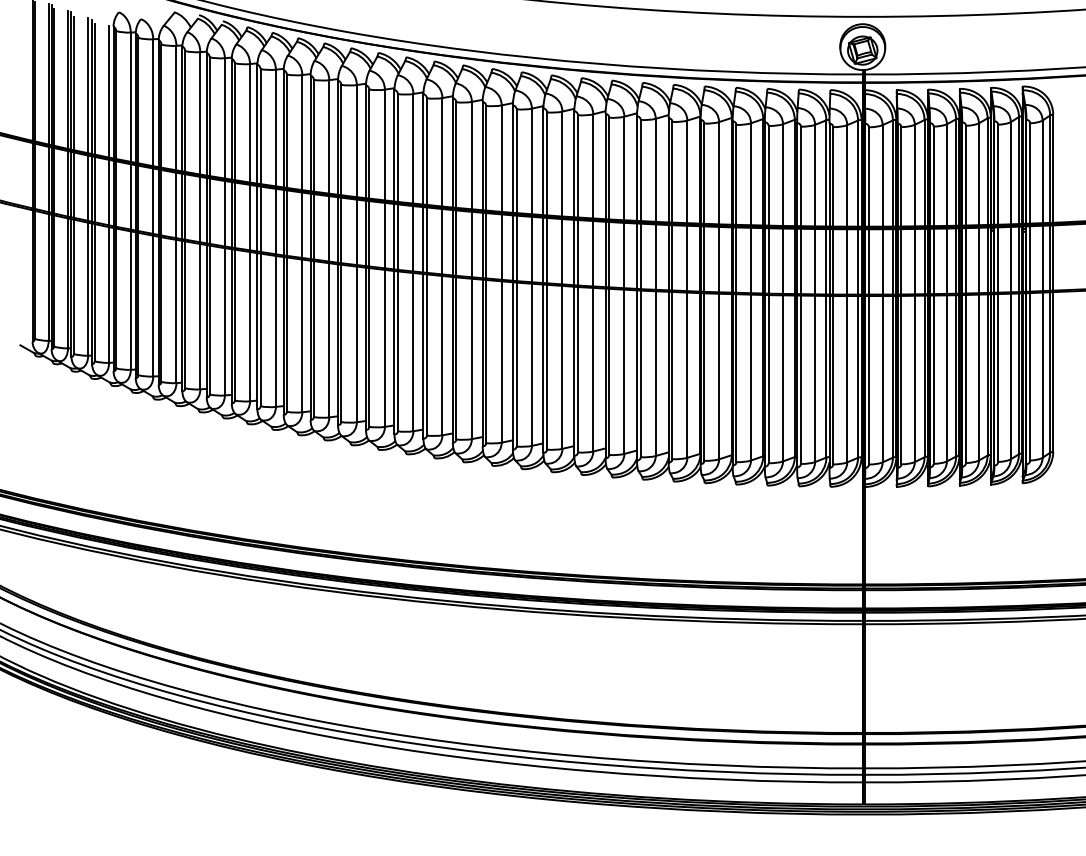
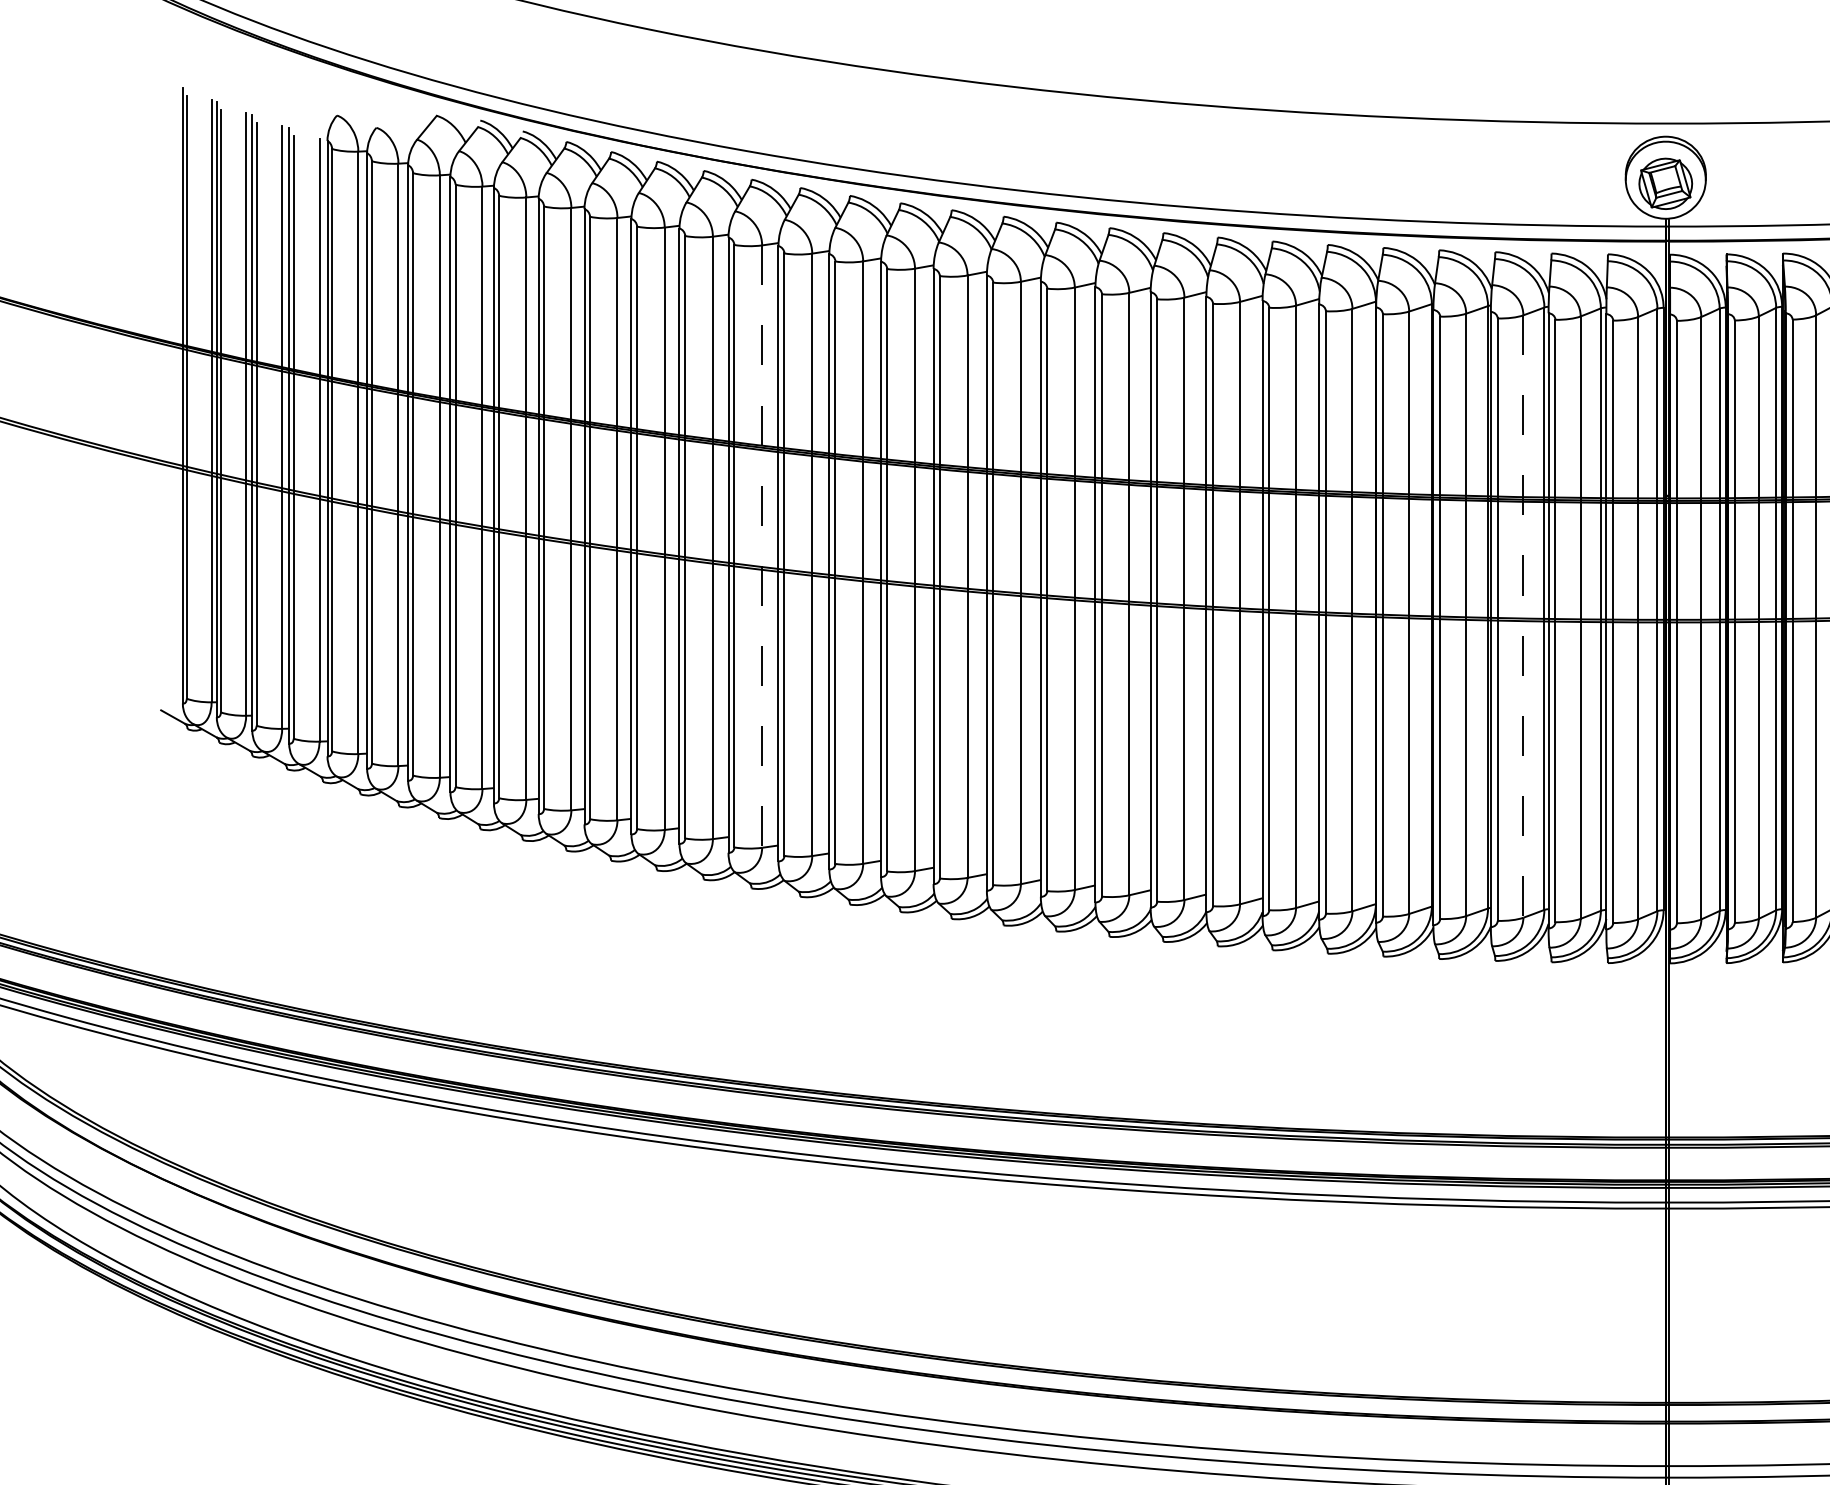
line: (356, 253) -> (761, 546), solid -> dashed
line: (783, 292) -> (1524, 615), solid -> dashed

